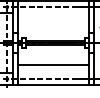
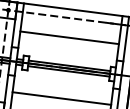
line: (52, 21) -> (68, 38), added

